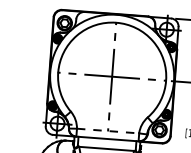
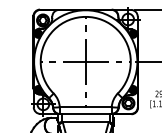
line: (107, 131) -> (85, 107), dashed -> solid

